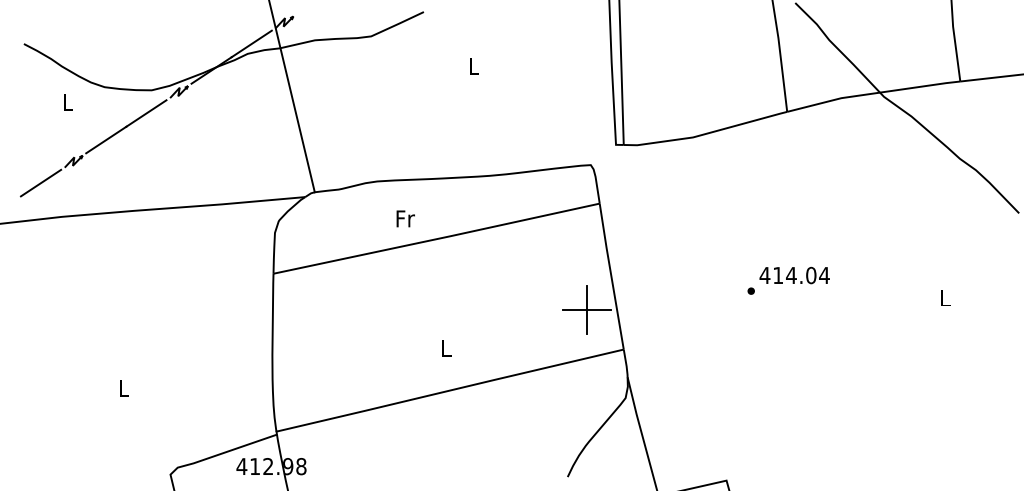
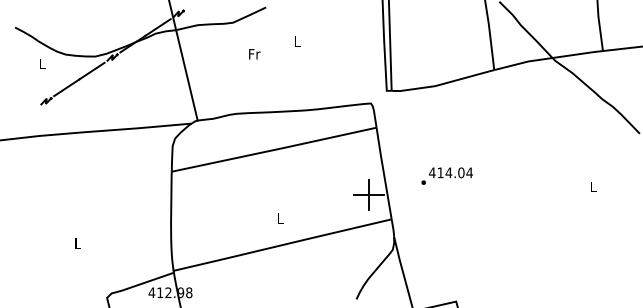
line: (40, 182) -> (25, 114), removed
text: (405, 219) -> (254, 54), moved
text: (787, 279) -> (446, 175), moved

